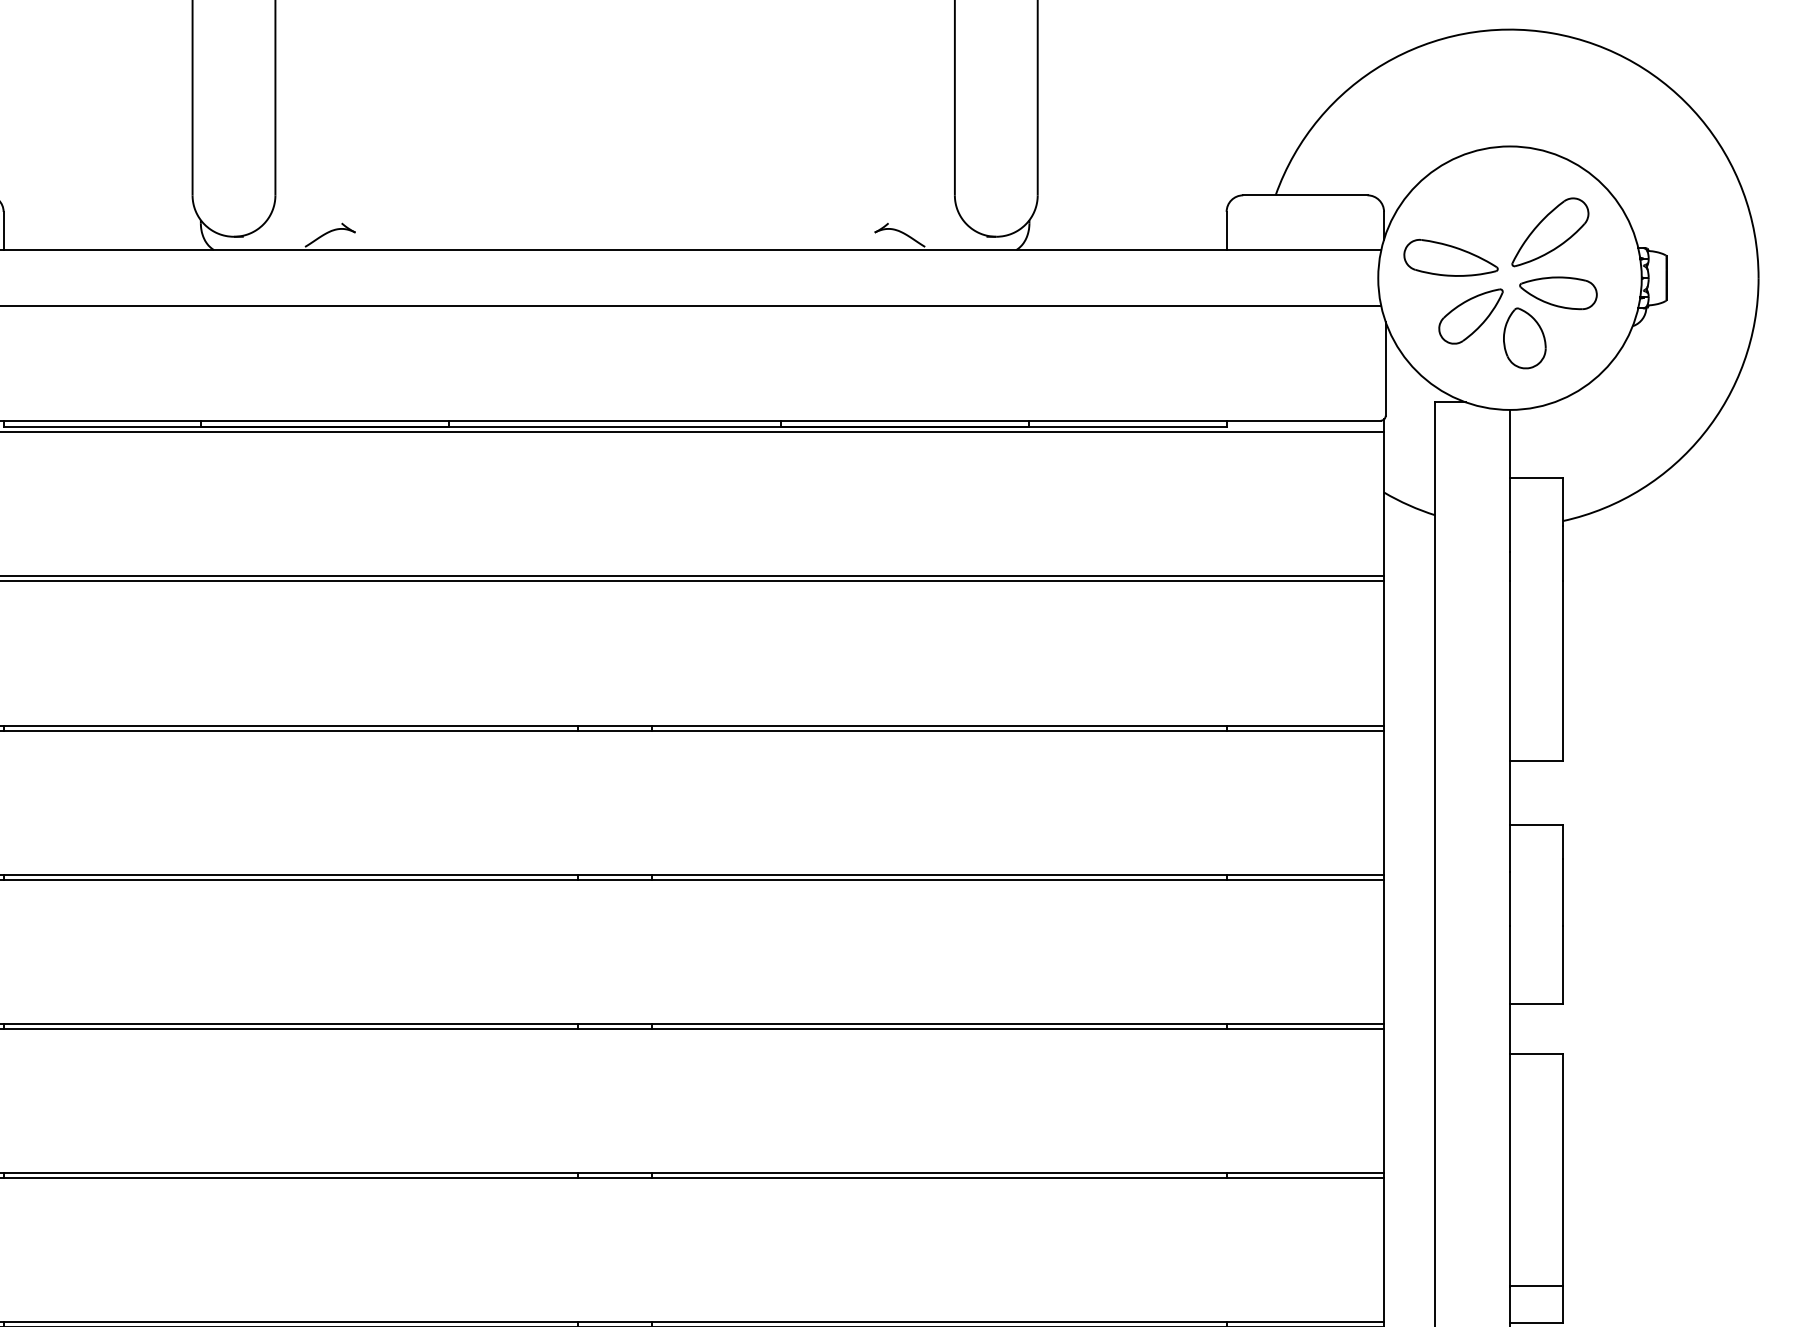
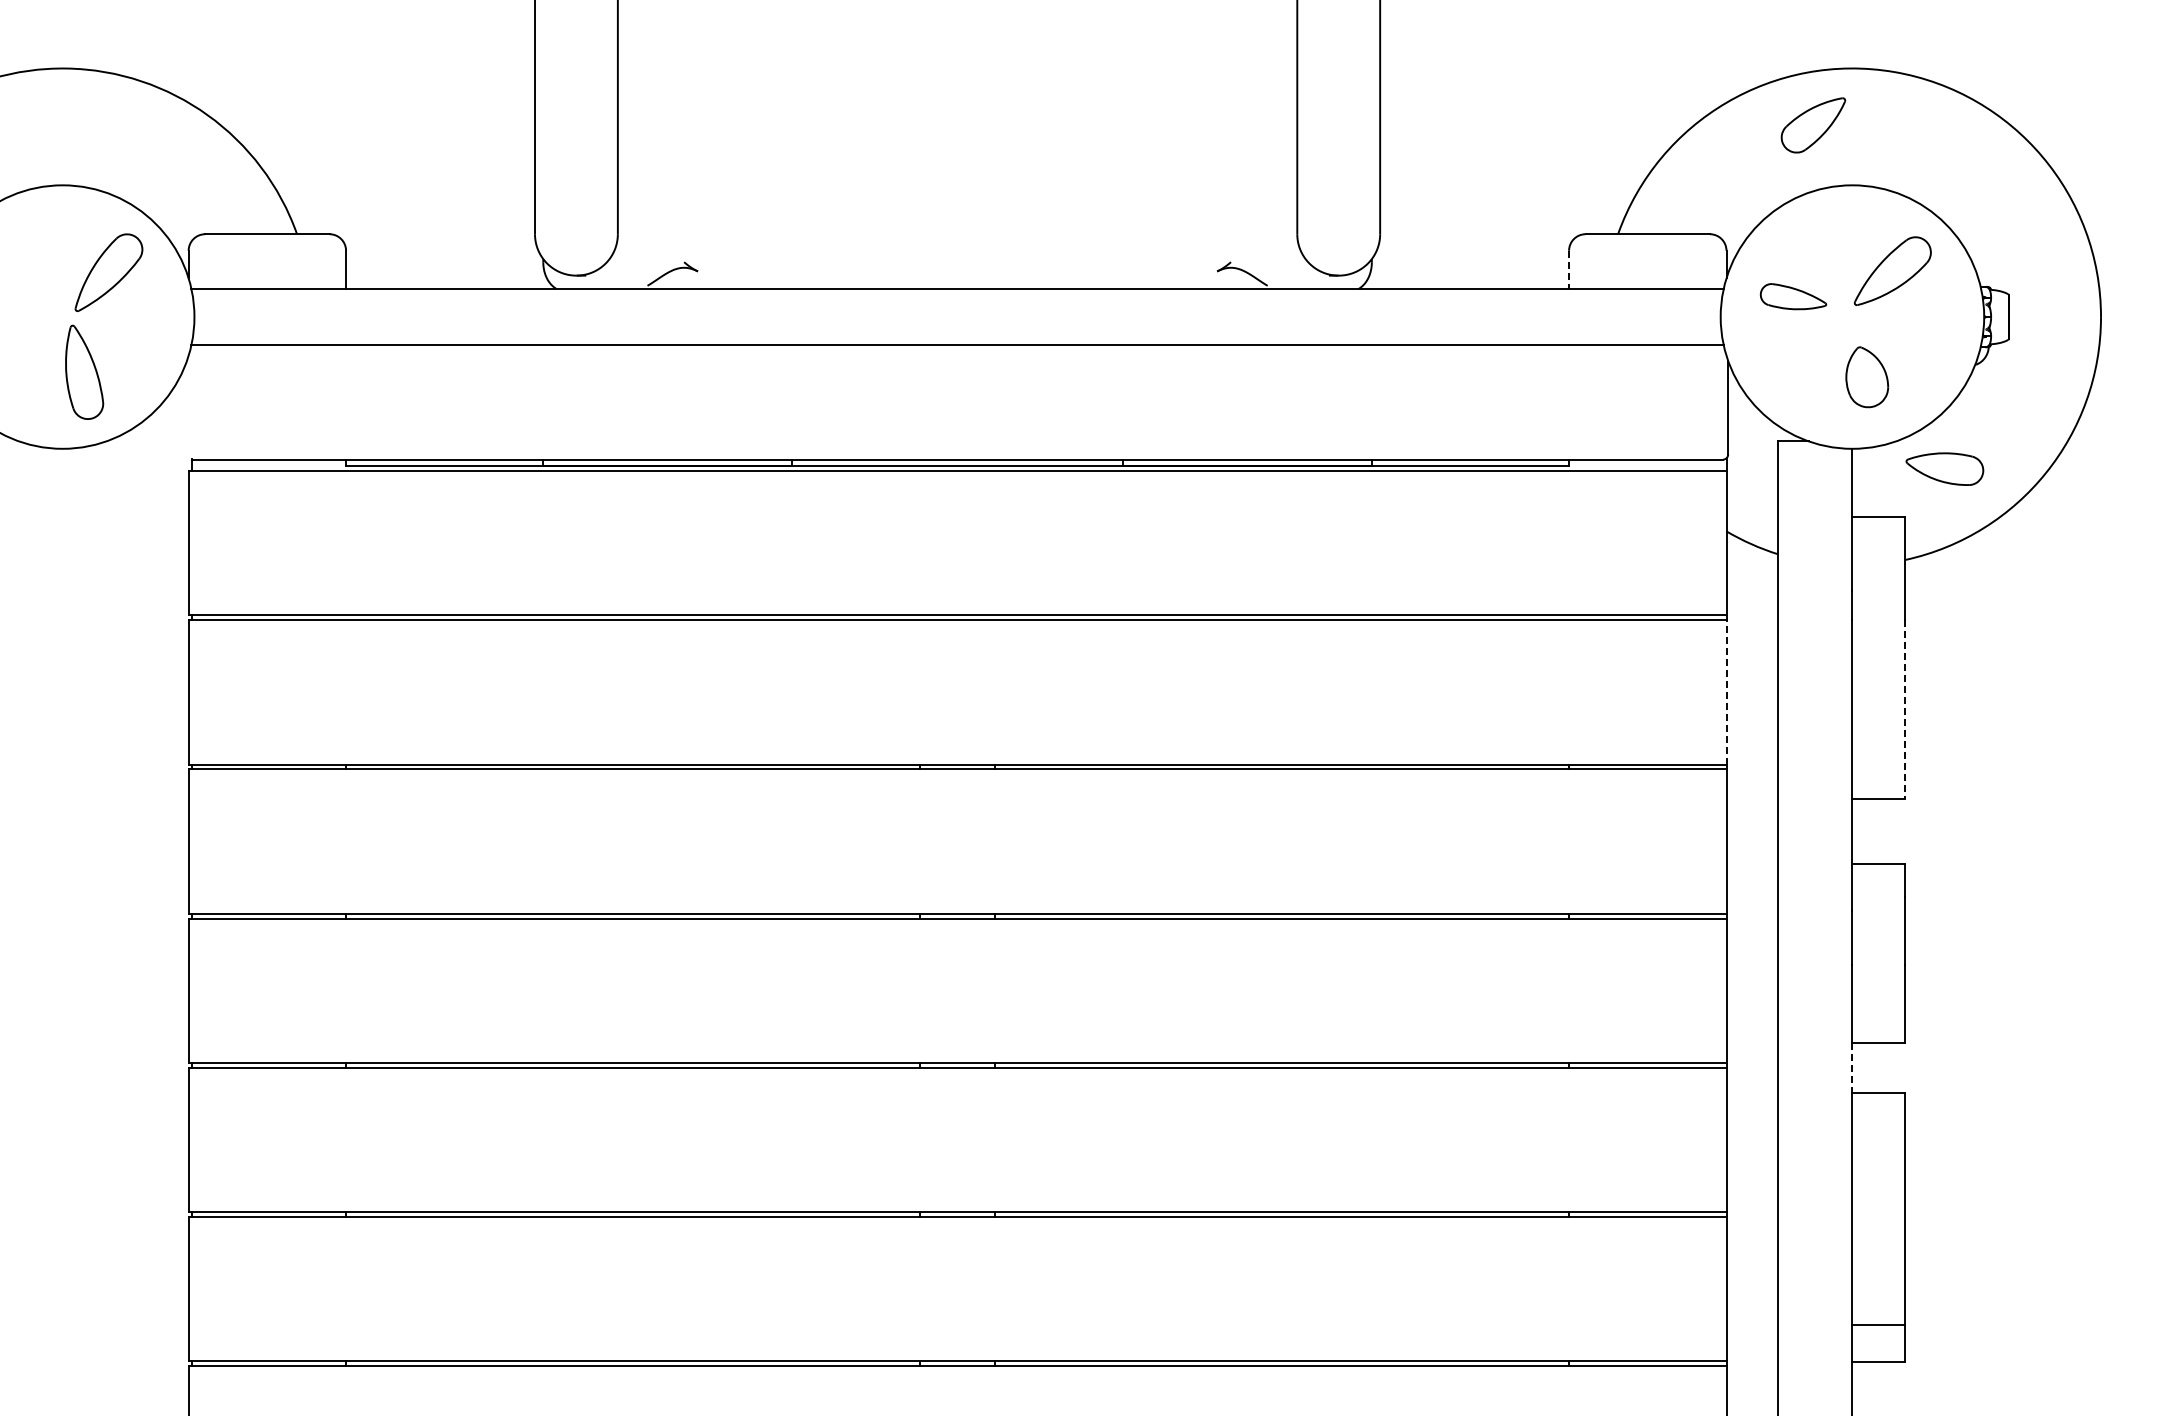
line: (1227, 231) -> (1569, 270), solid -> dashed
part: (1451, 257) -> (1793, 296), size x0.7
part: (1558, 292) -> (1944, 468), moved
part: (1471, 316) -> (1813, 125), moved
line: (1384, 652) -> (1726, 691), solid -> dashed
line: (1563, 670) -> (1905, 709), solid -> dashed
line: (1510, 1028) -> (1852, 1067), solid -> dashed

